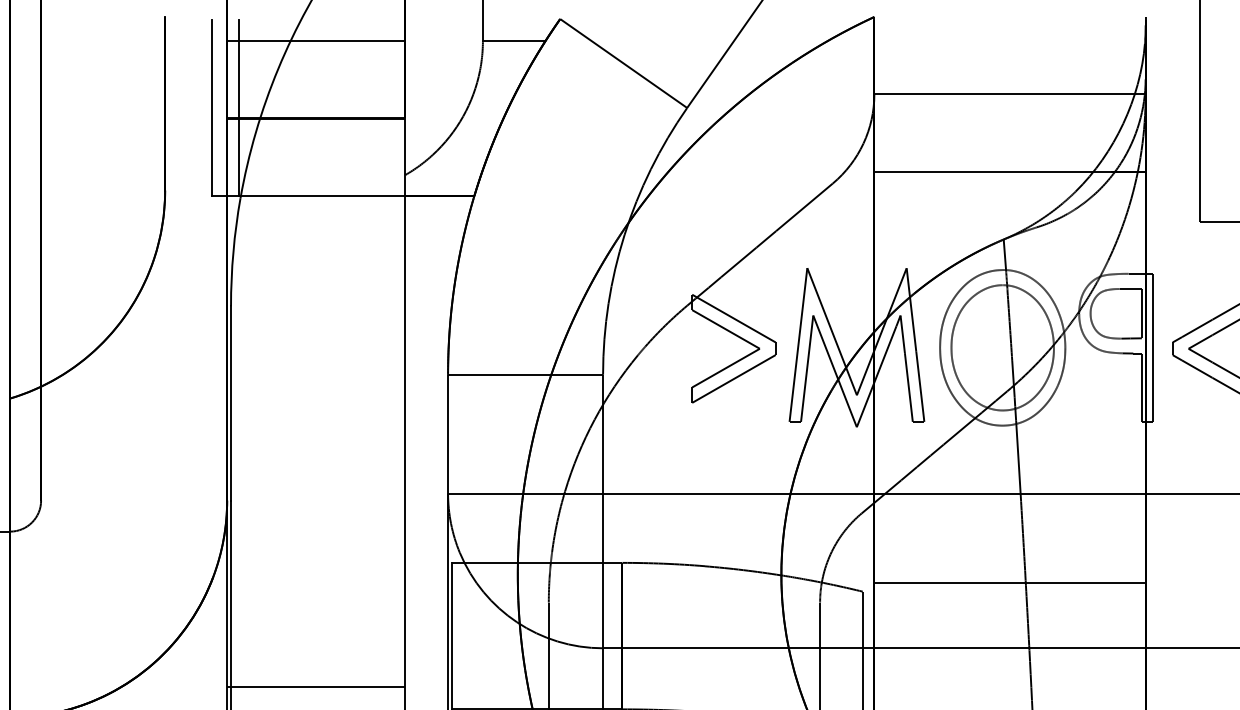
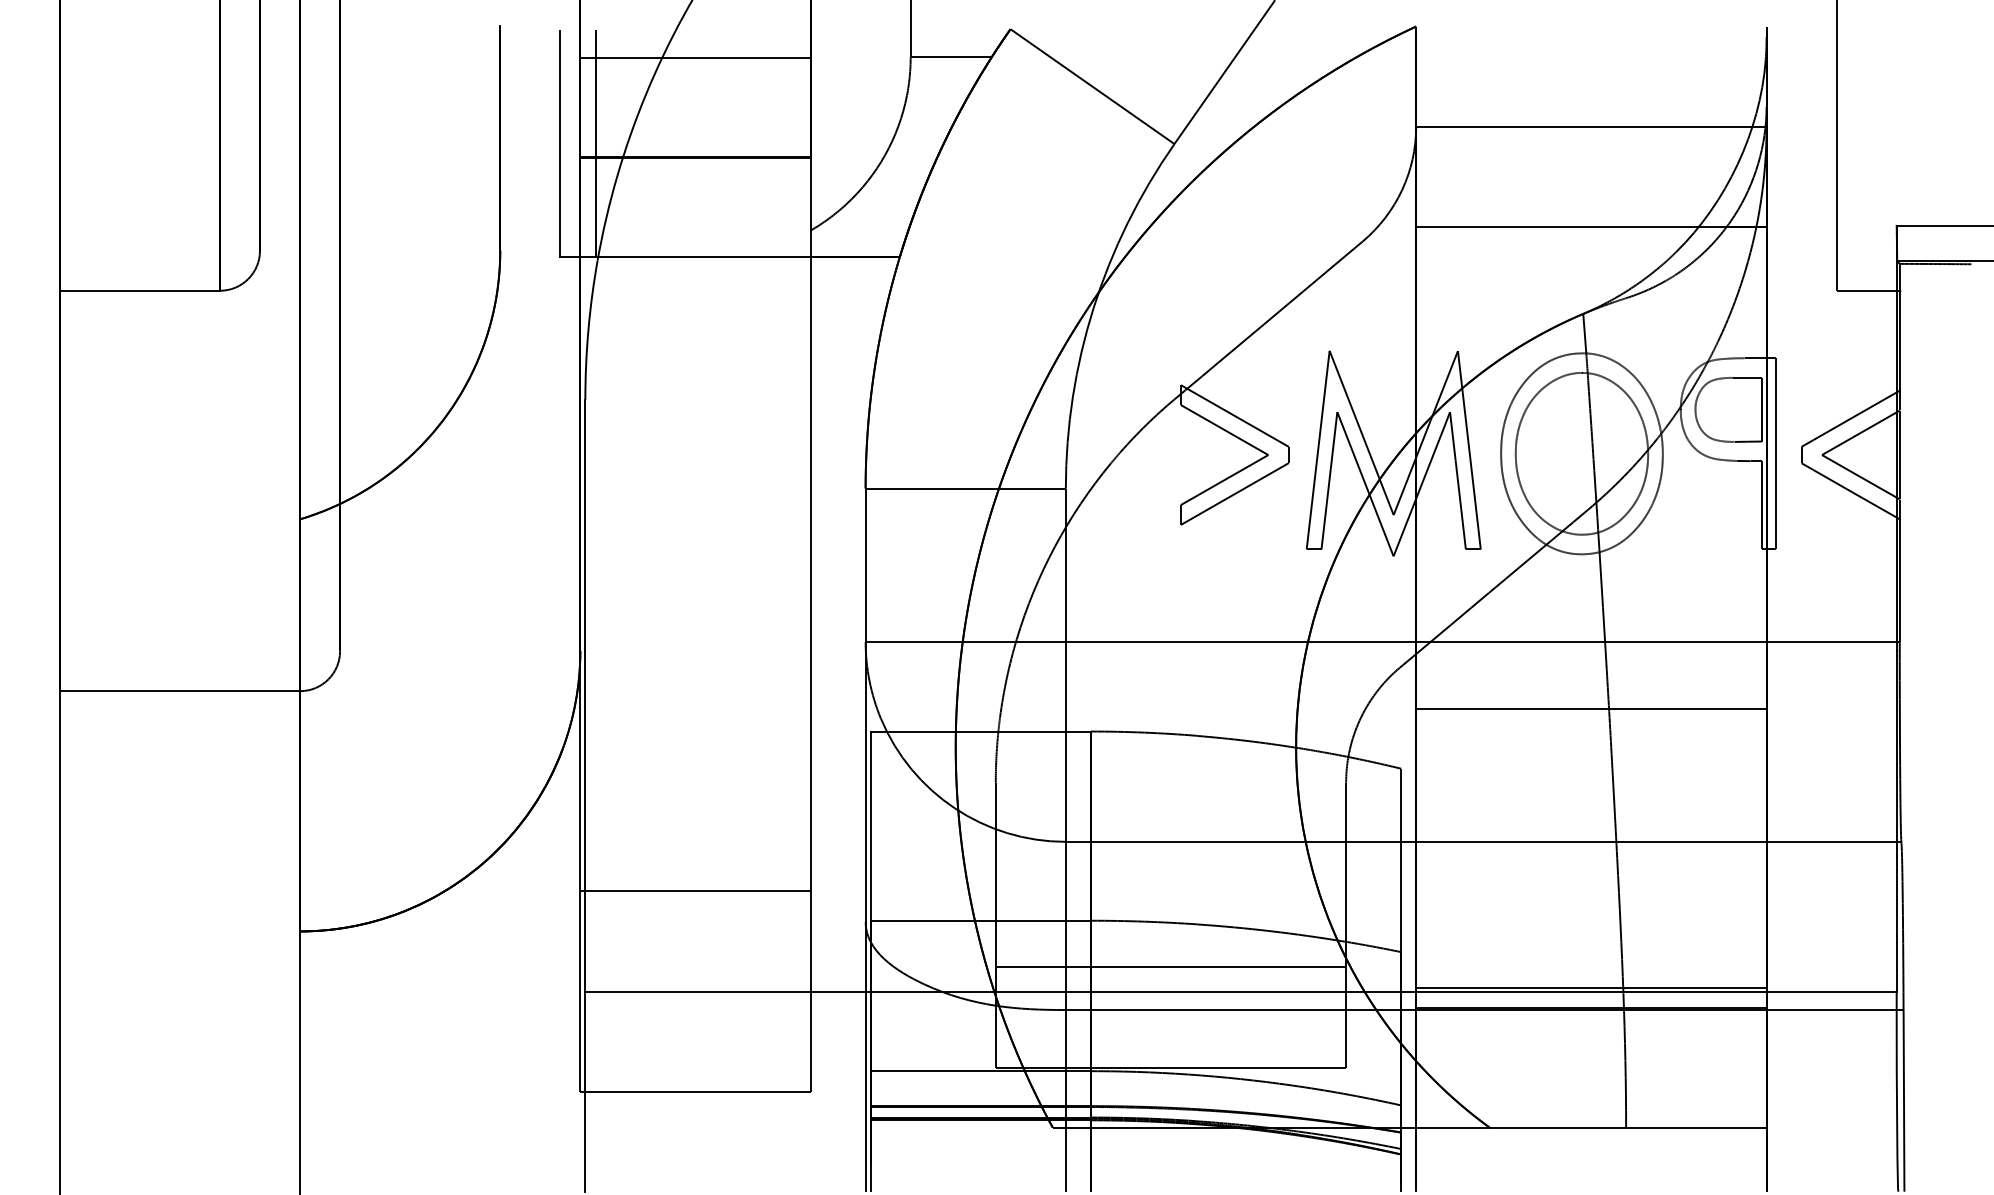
line: (1010, 582) -> (1591, 709), moved

